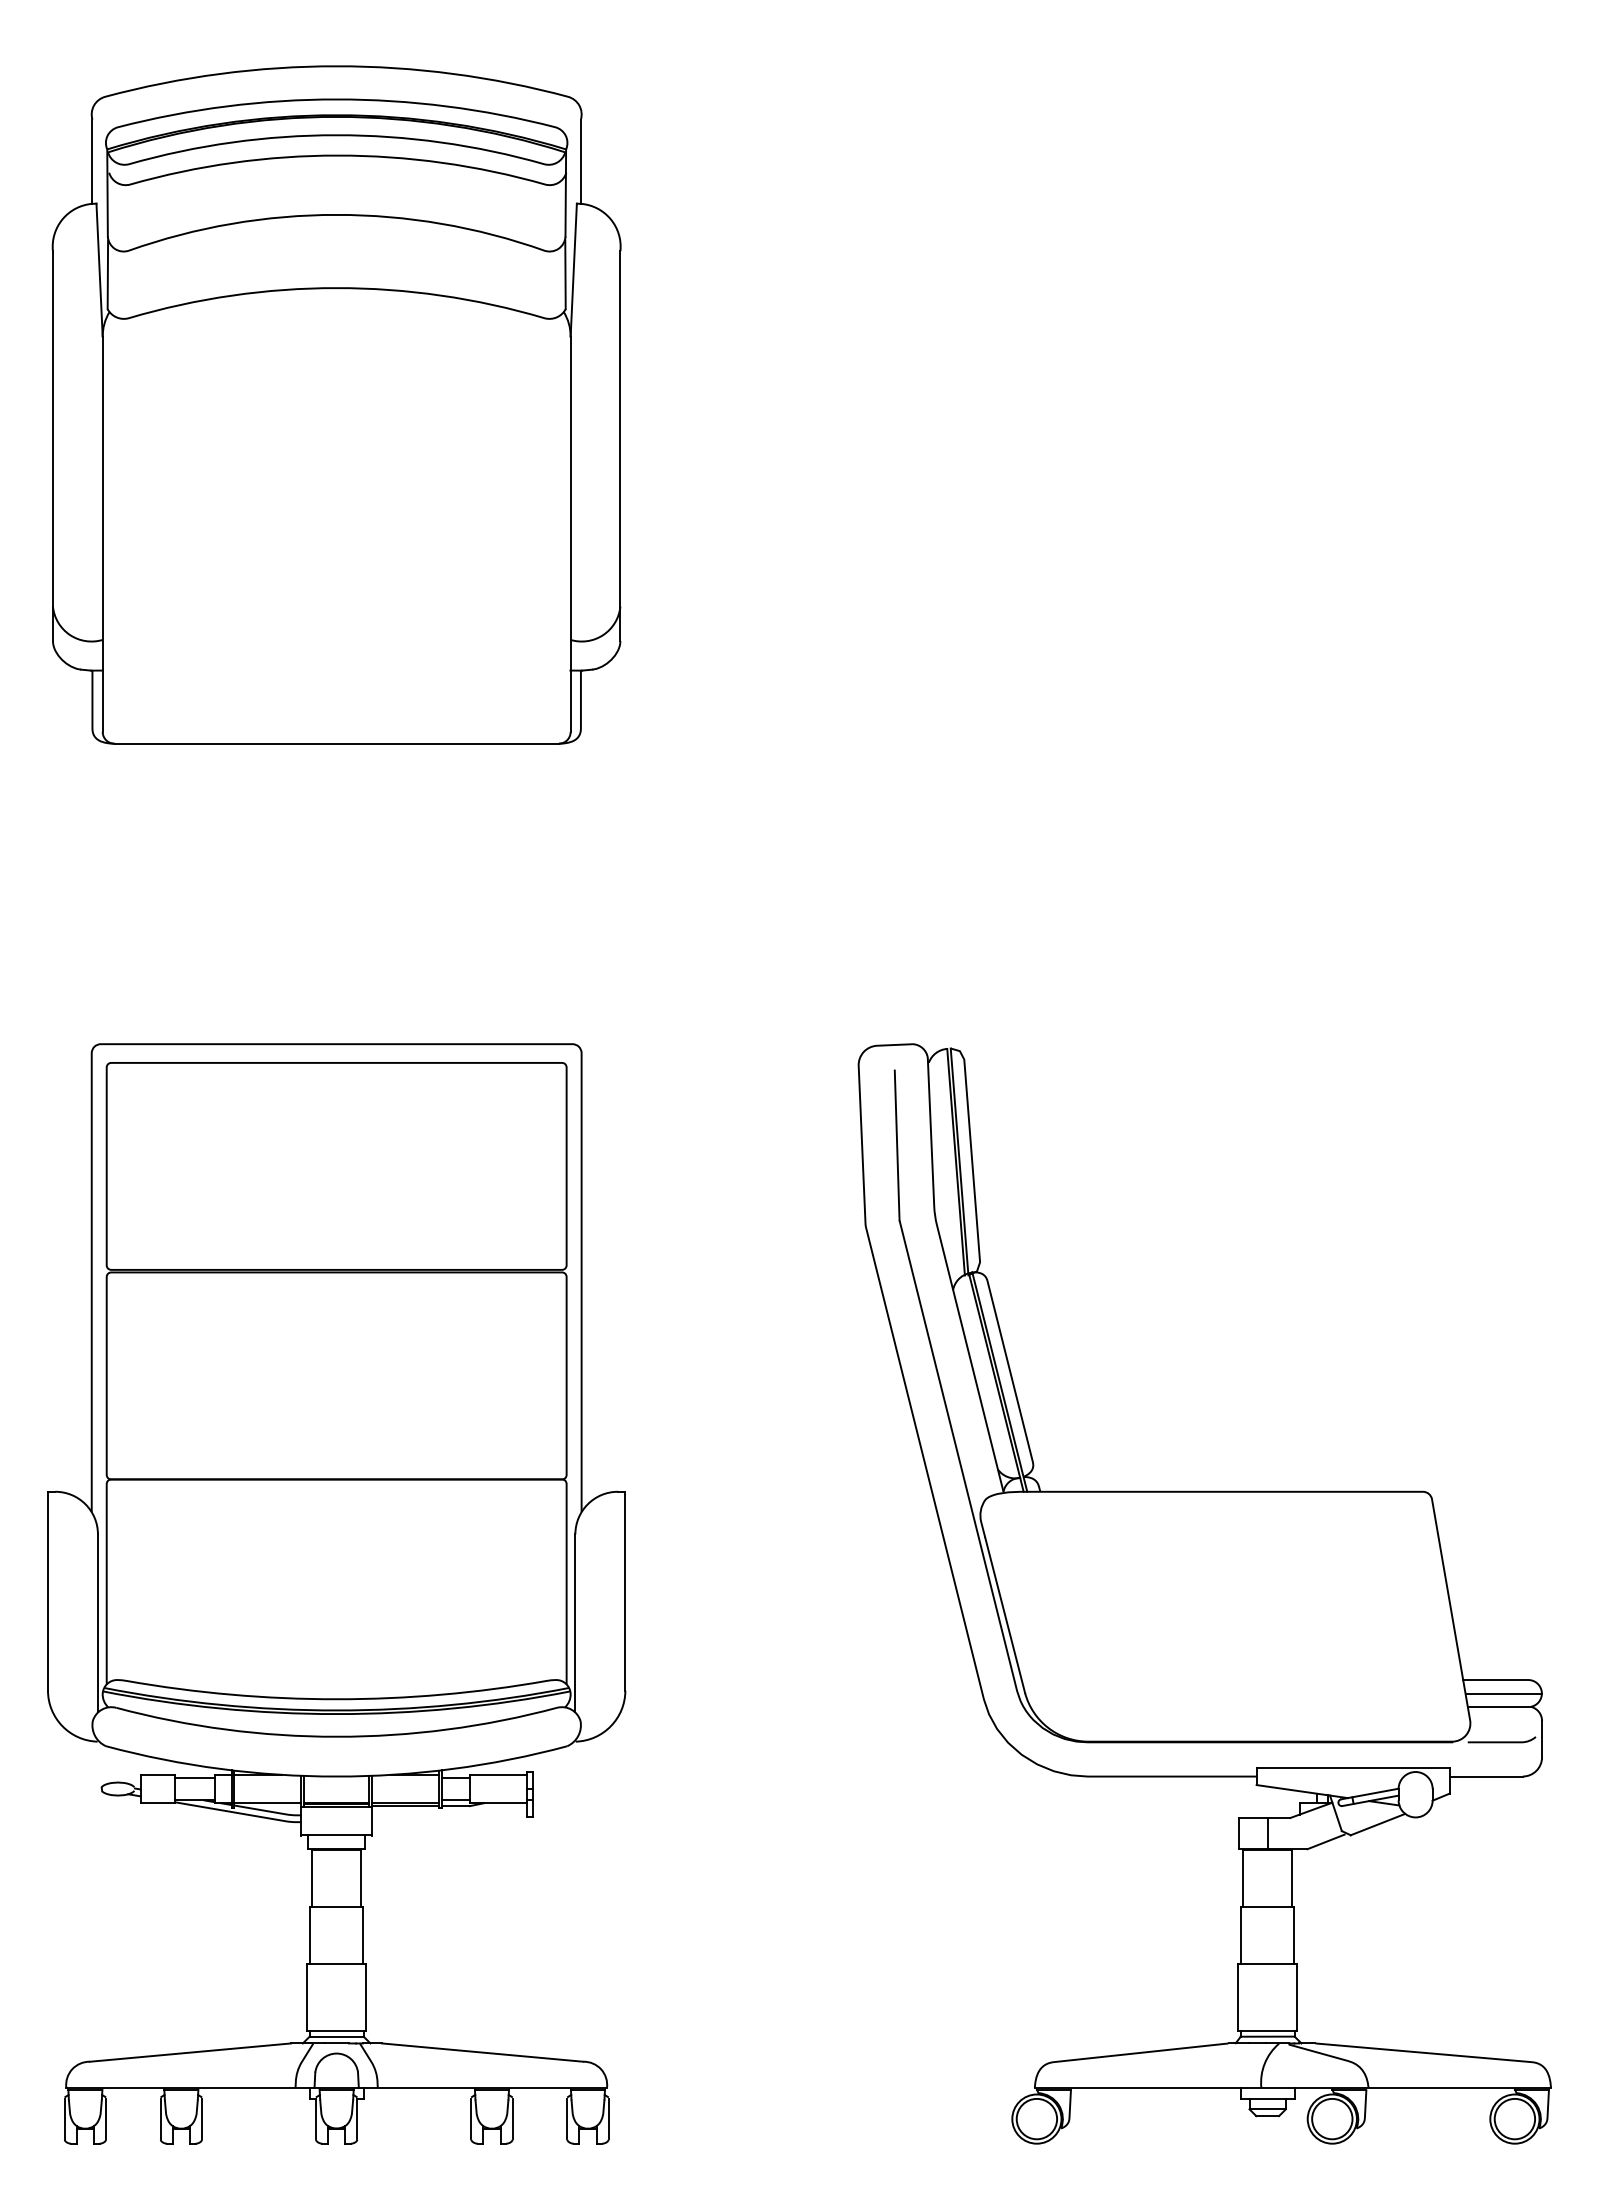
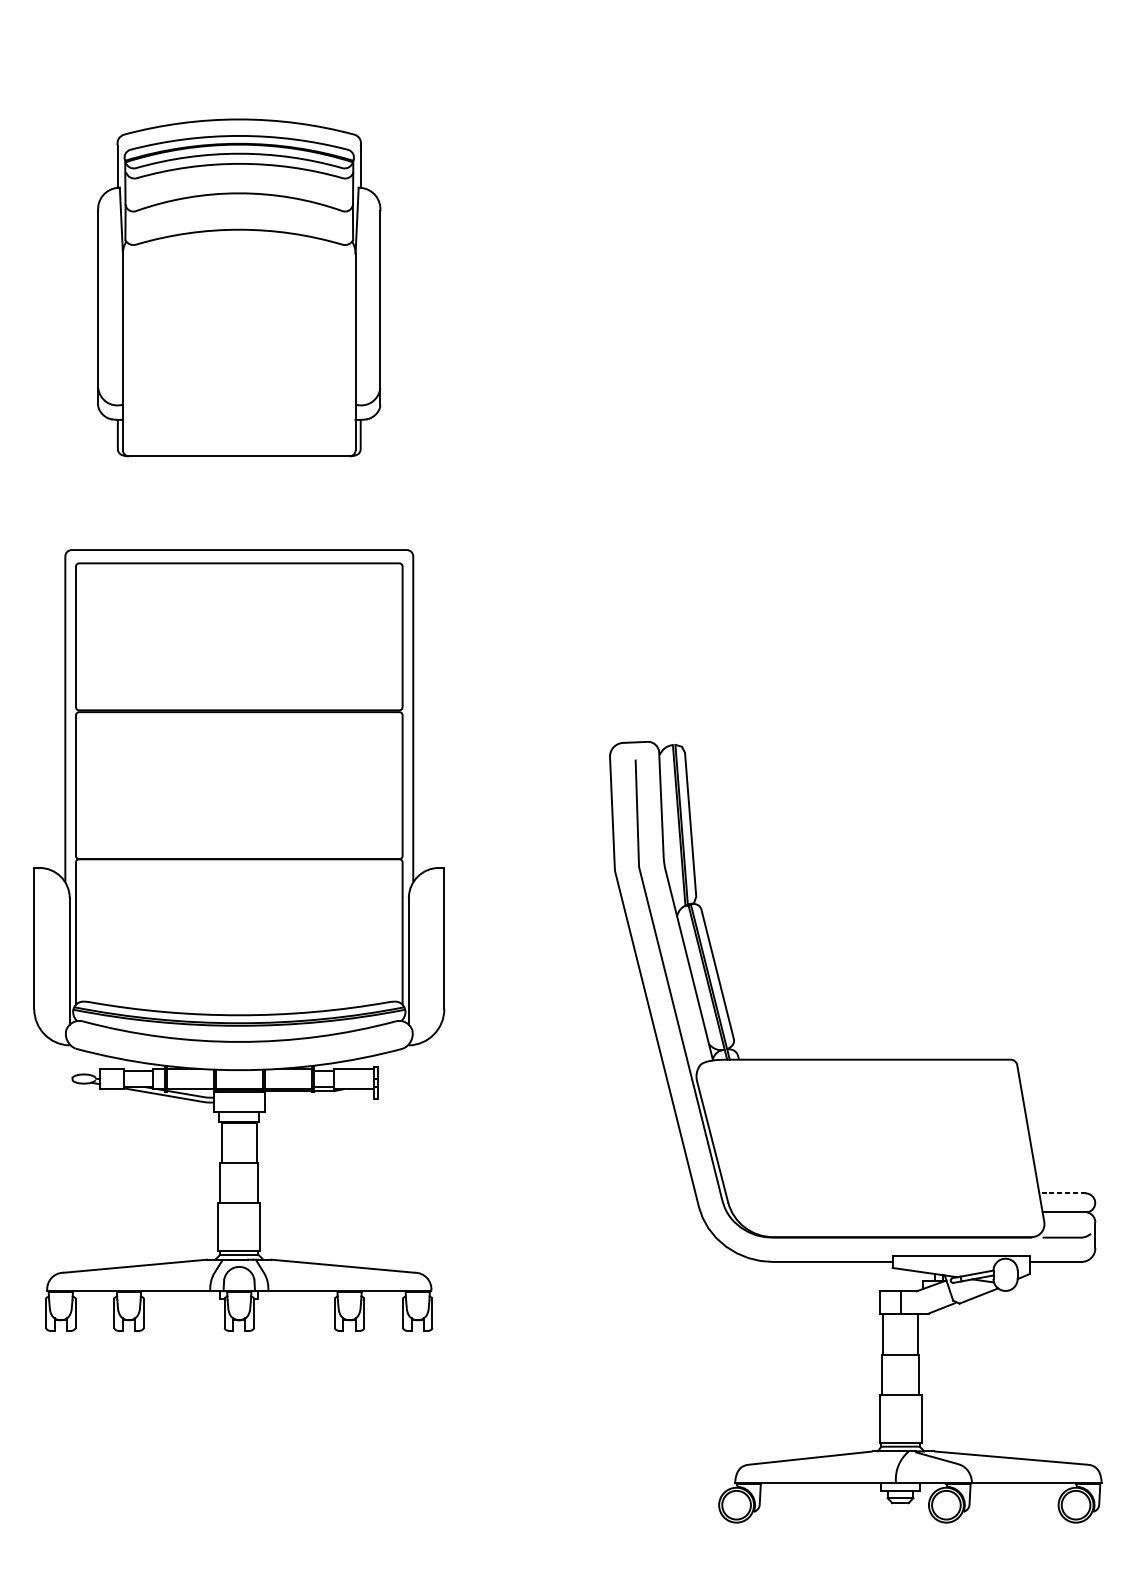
part: (336, 404) -> (239, 287), size x0.7
part: (336, 1593) -> (239, 940), moved
line: (1495, 1680) -> (1062, 1193), solid -> dashed
line: (1503, 1693) -> (1067, 1202), removed

